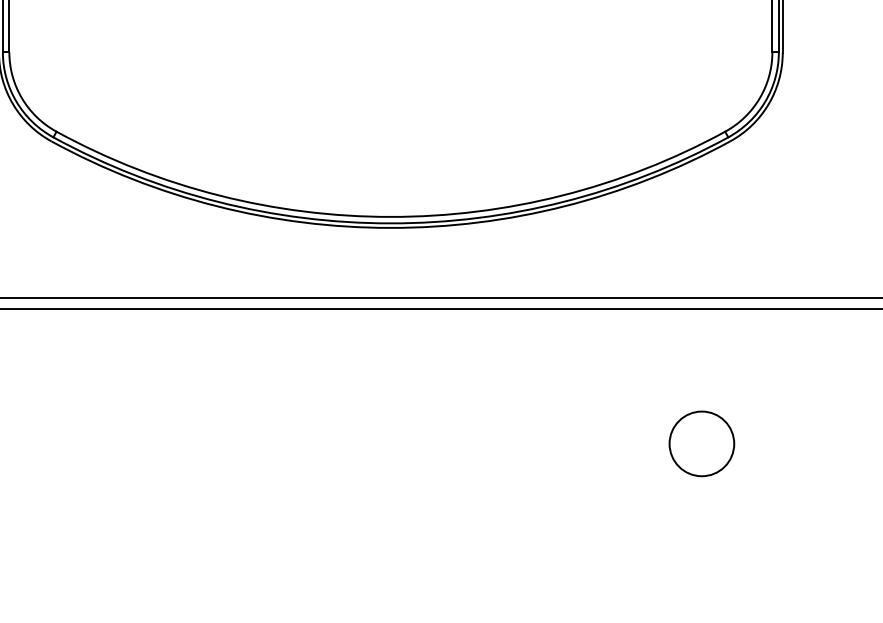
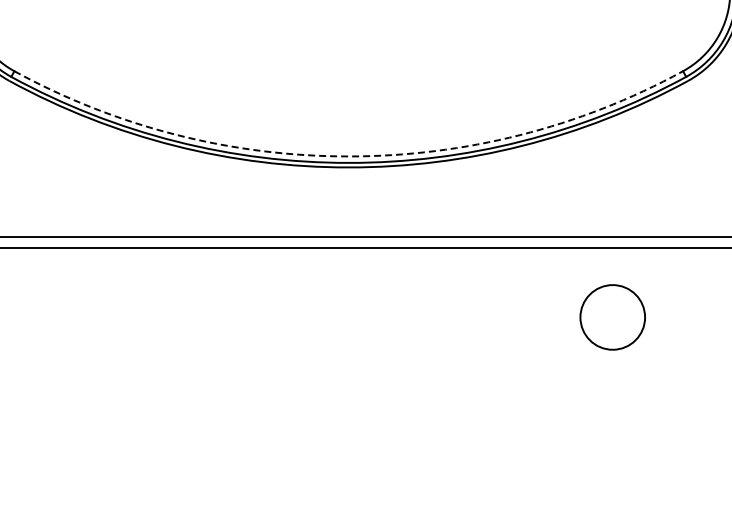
arc: (390, 216) -> (348, 156), solid -> dashed
circle: (701, 443) -> (612, 317), moved

